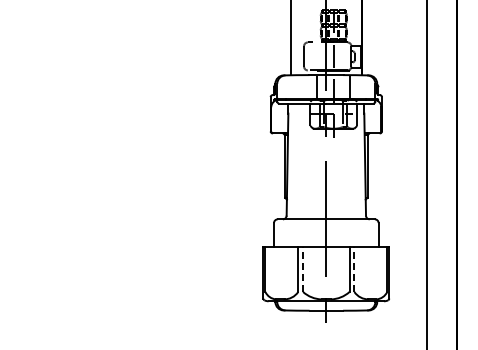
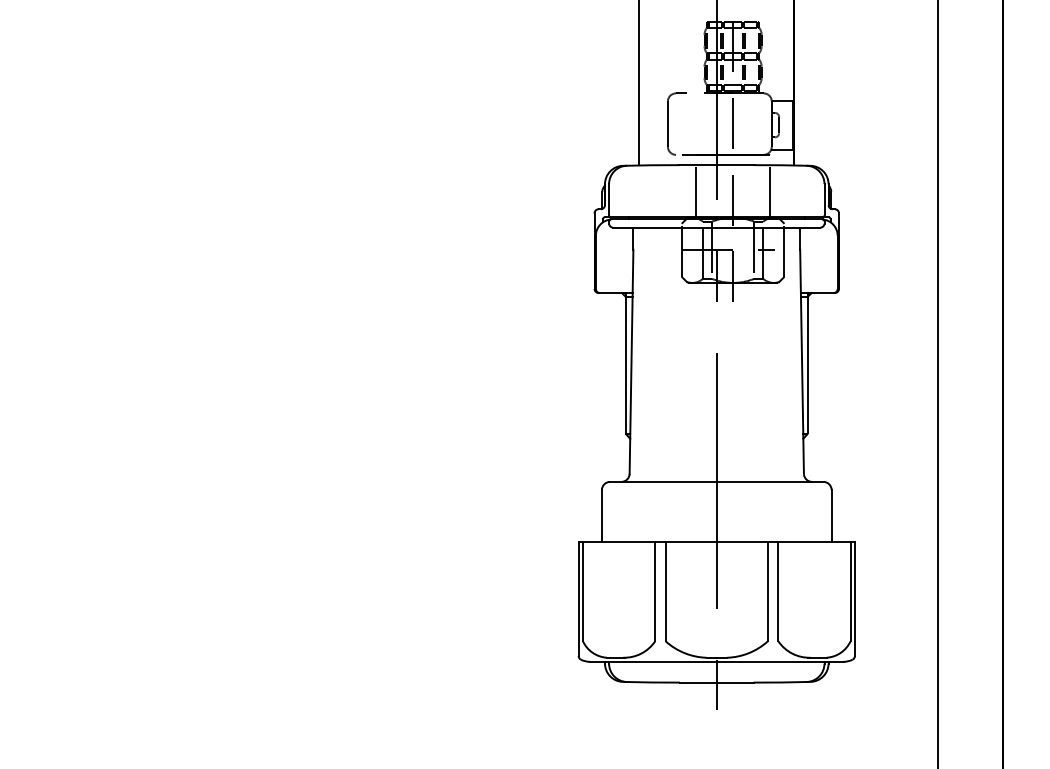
line: (303, 269) -> (666, 592), dashed -> solid
line: (354, 269) -> (778, 592), dashed -> solid

